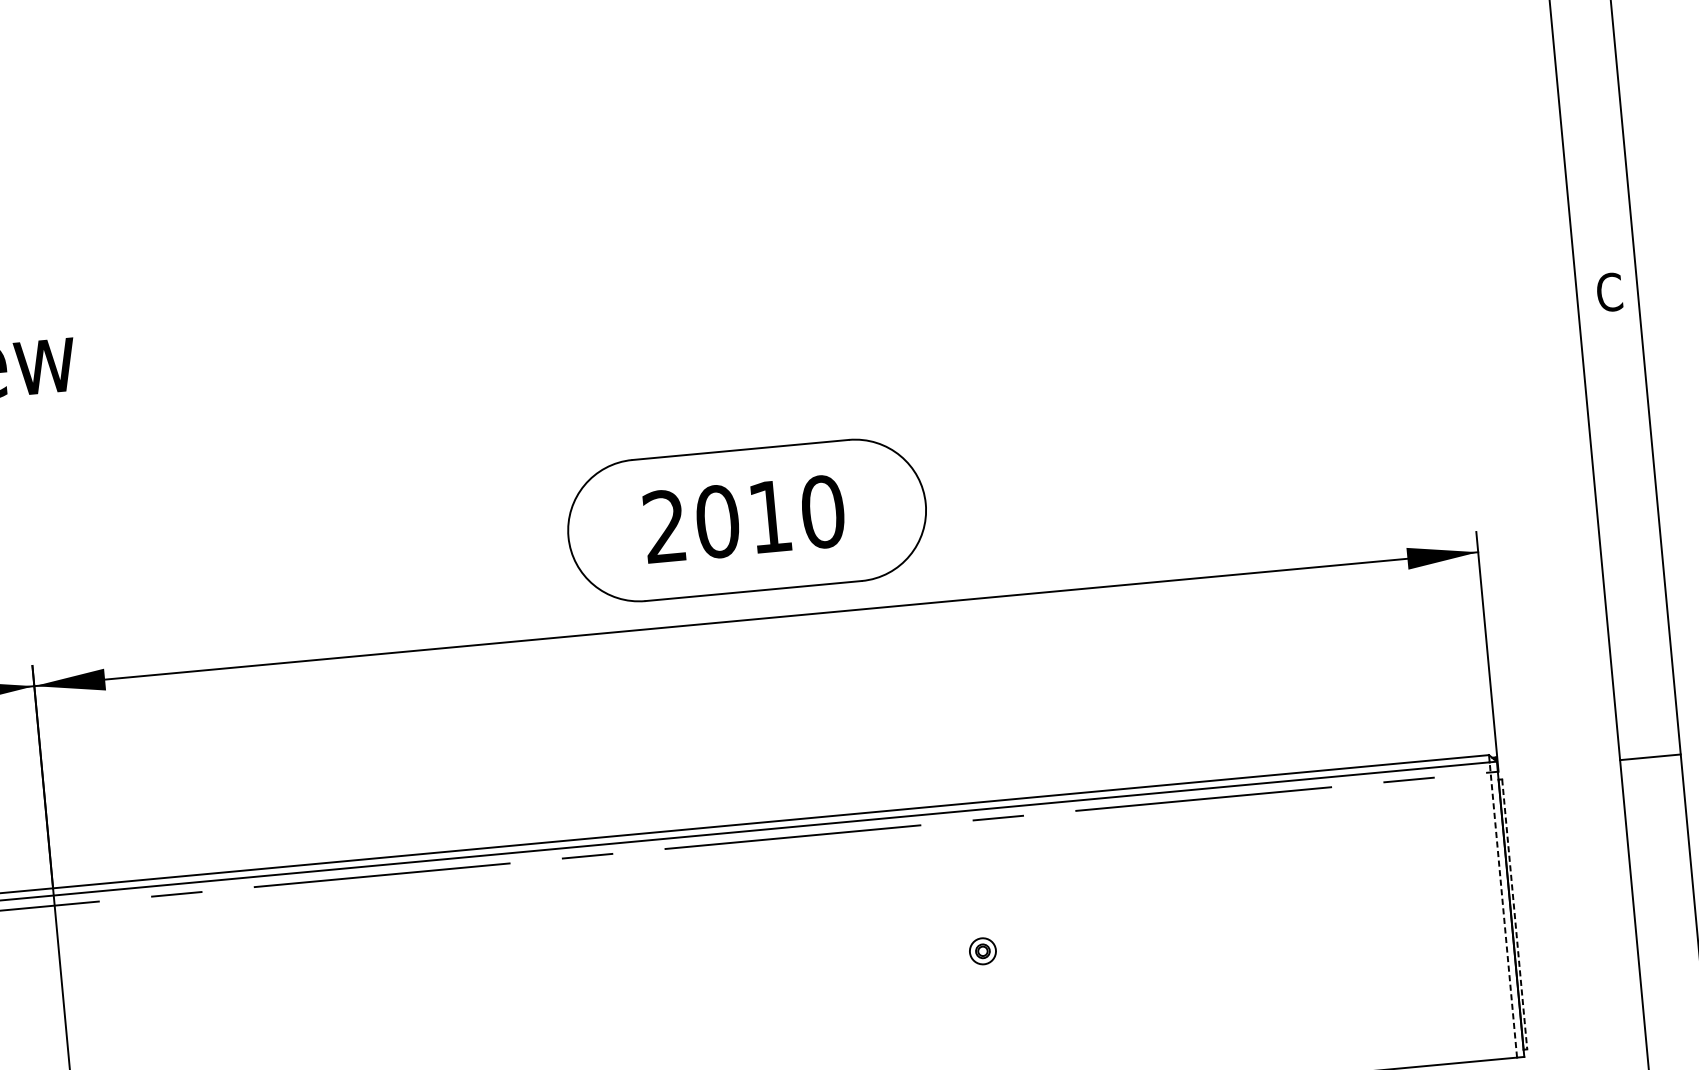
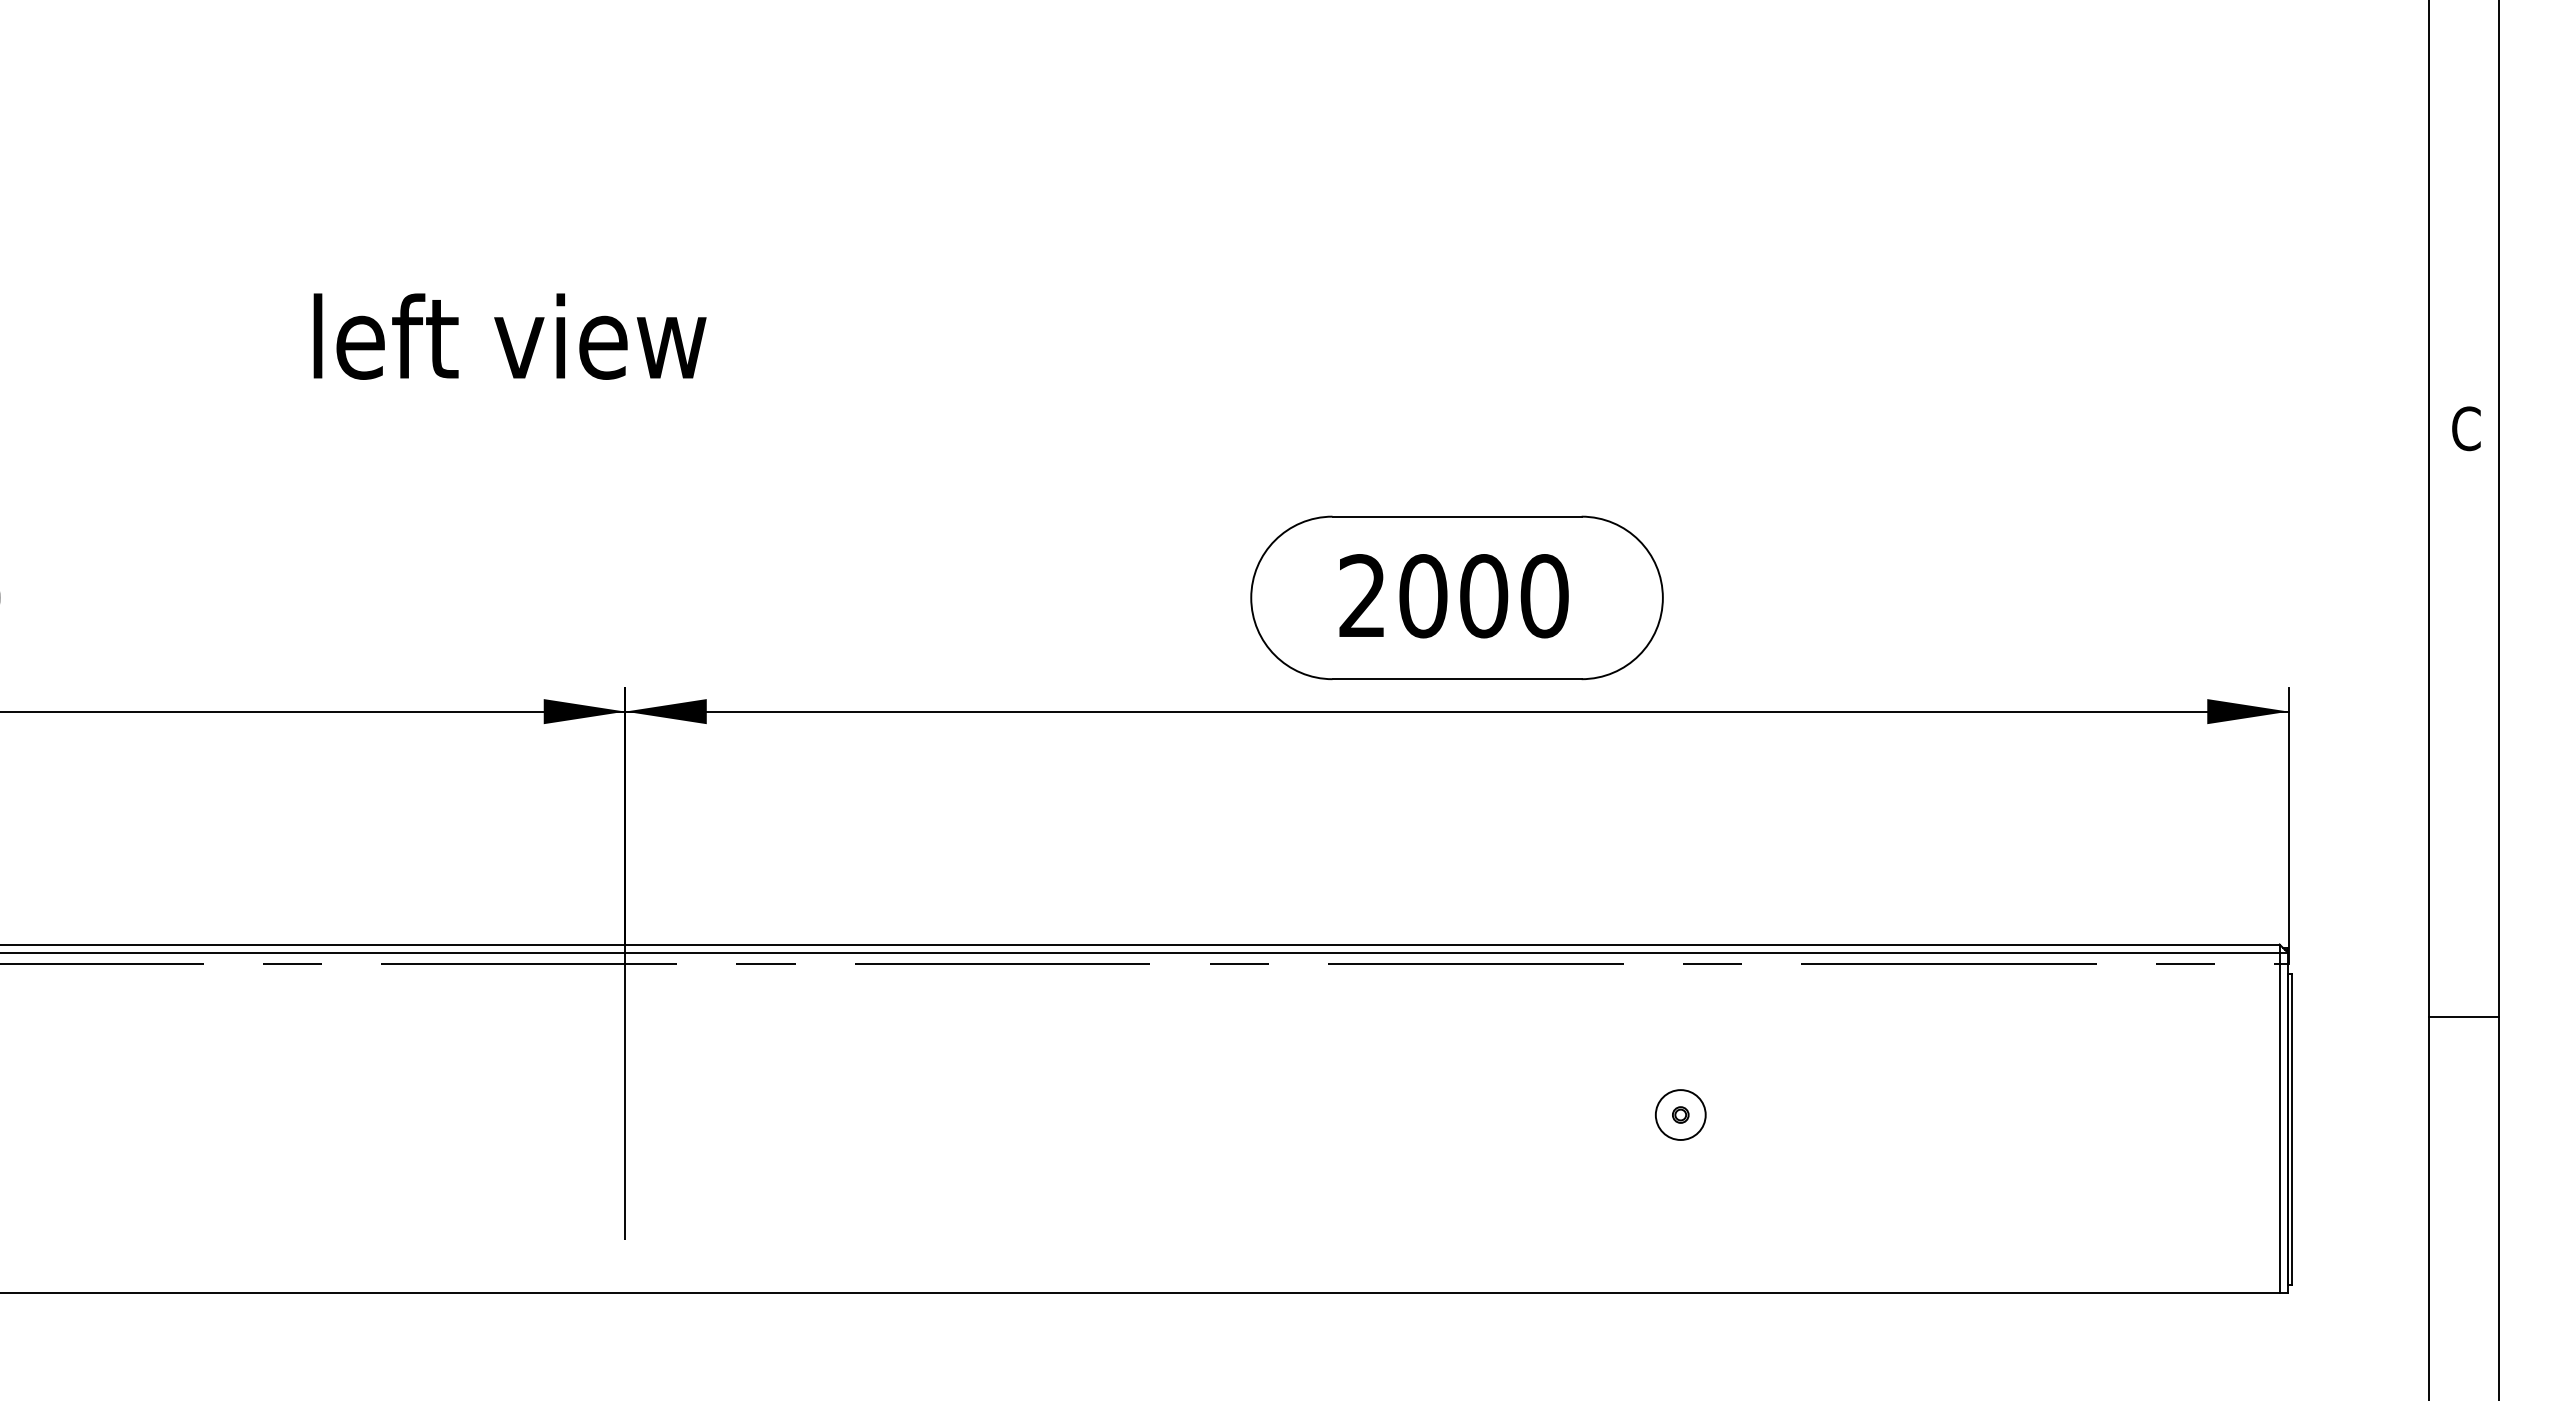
text: (770, 517) -> (1484, 596), 2010 -> 2000
line: (1650, 757) -> (2463, 1017), moved
line: (1503, 909) -> (2279, 1122), dashed -> solid
line: (1515, 914) -> (2292, 1129), dashed -> solid
circle: (982, 950) -> (1680, 1114), size x1.67

